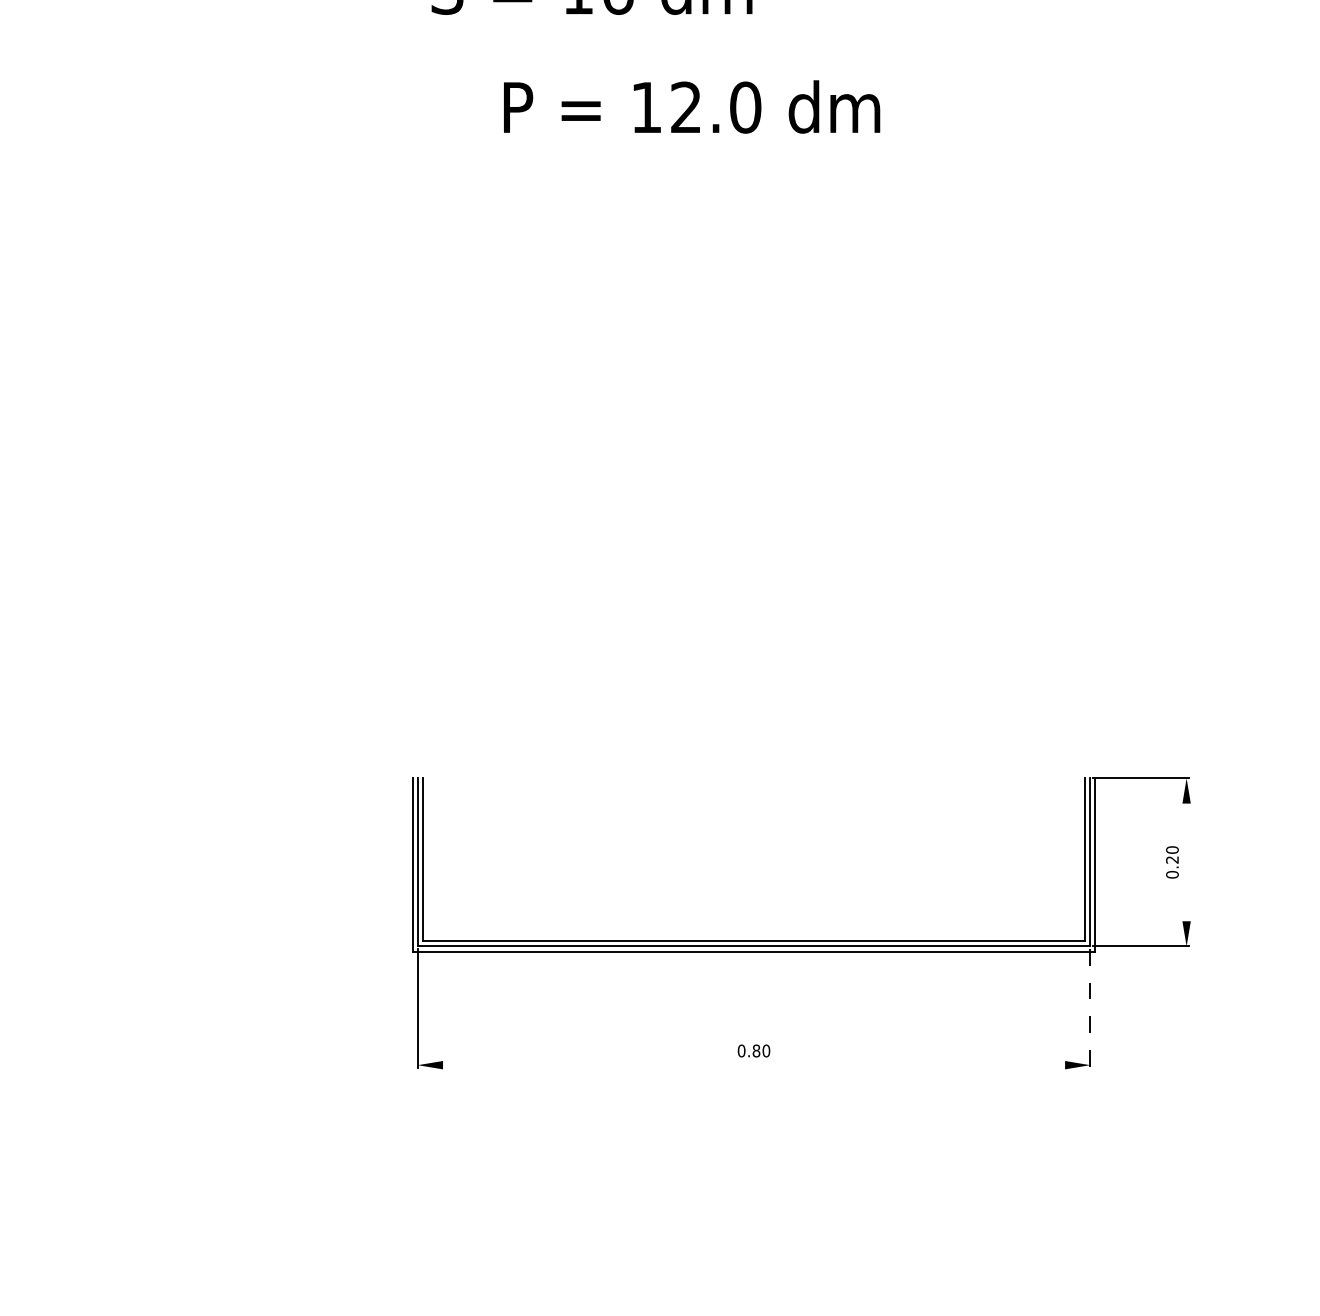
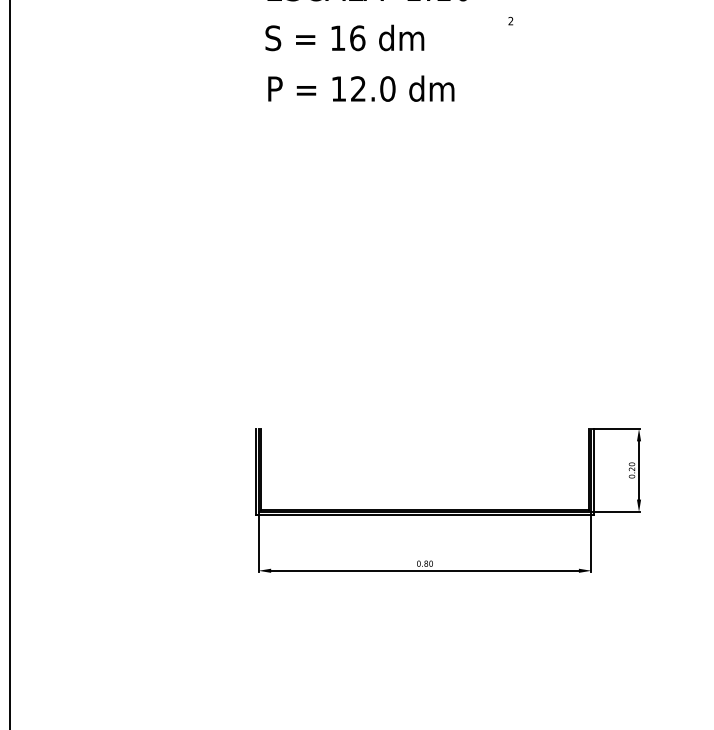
text: (692, 106) -> (361, 88), moved
line: (1187, 862) -> (639, 470), added
line: (1090, 1010) -> (591, 543), dashed -> solid
line: (752, 1064) -> (424, 570), added

